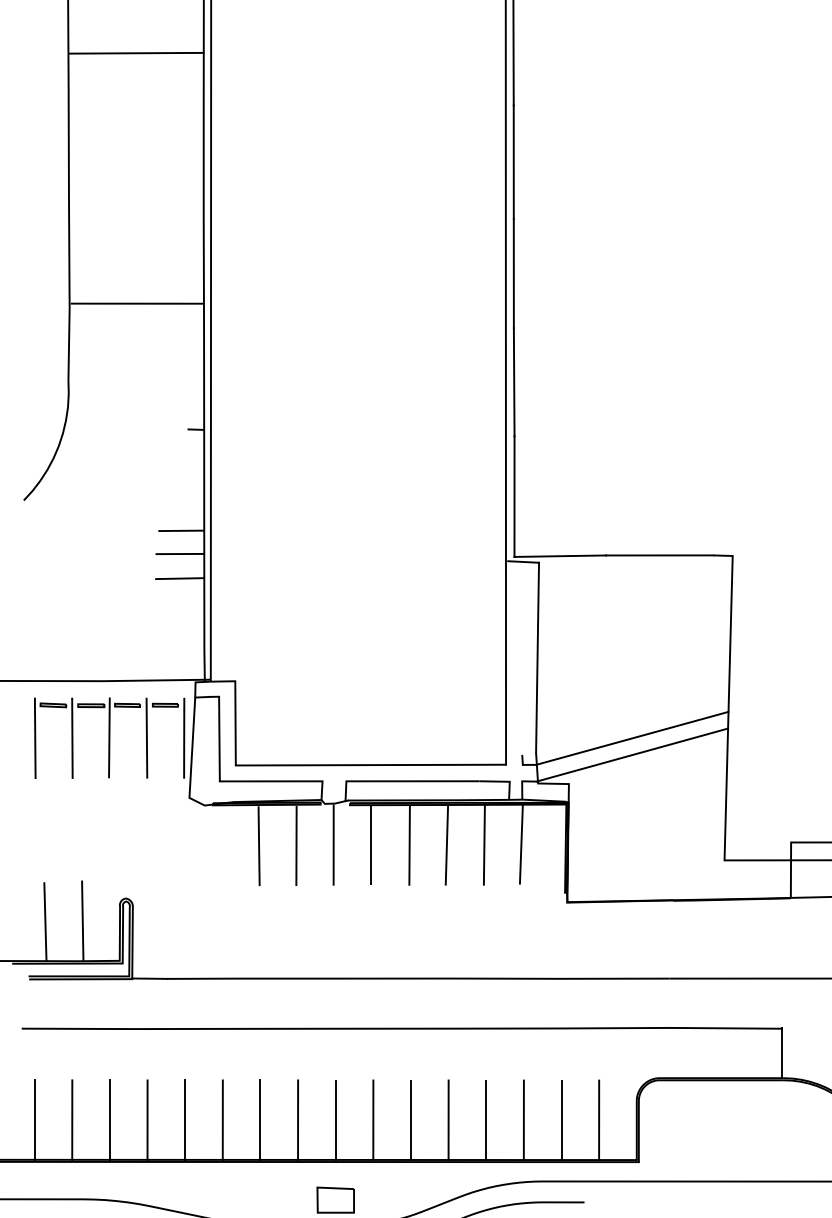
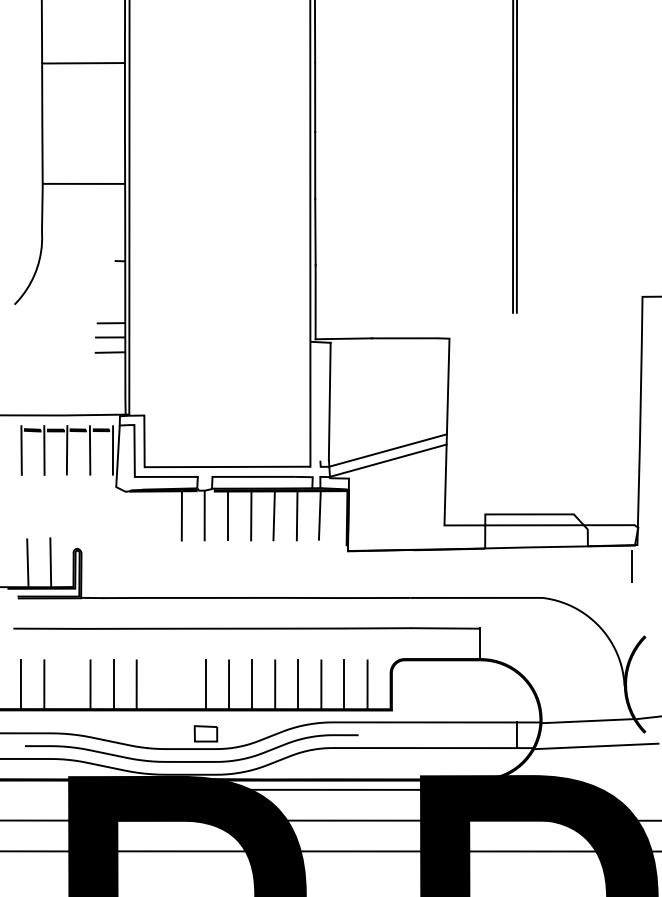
line: (136, 53) -> (83, 63), moved
line: (258, 845) -> (158, 516), removed
line: (110, 1119) -> (67, 684), removed
line: (259, 1119) -> (159, 684), removed
line: (297, 1119) -> (182, 684), removed

